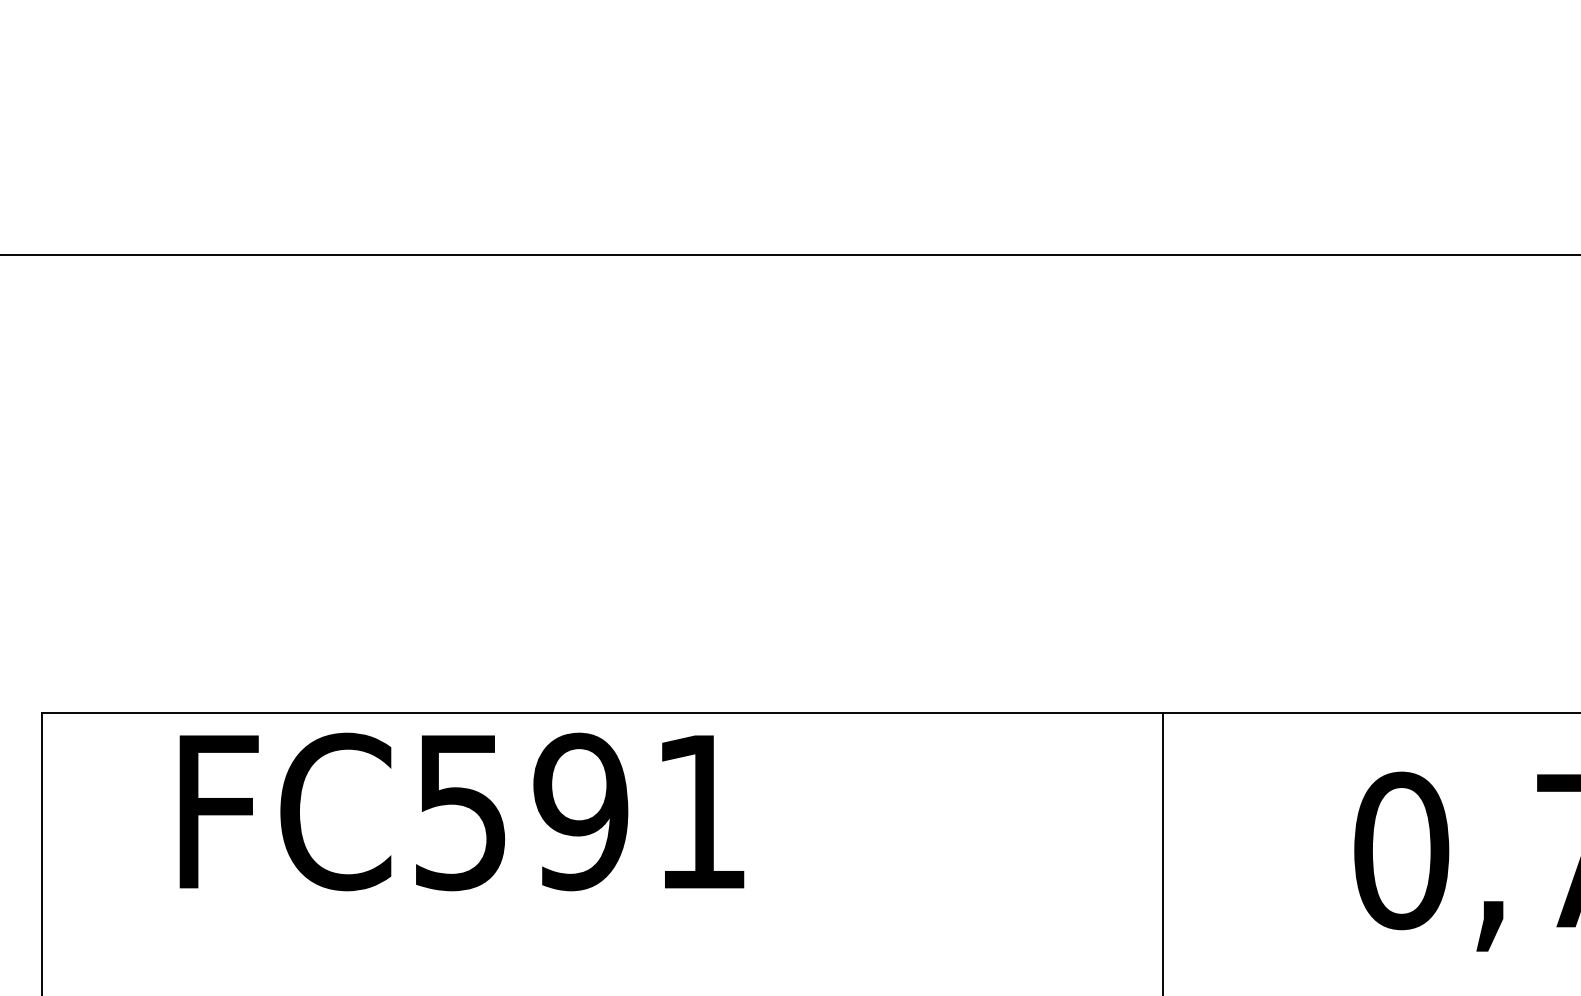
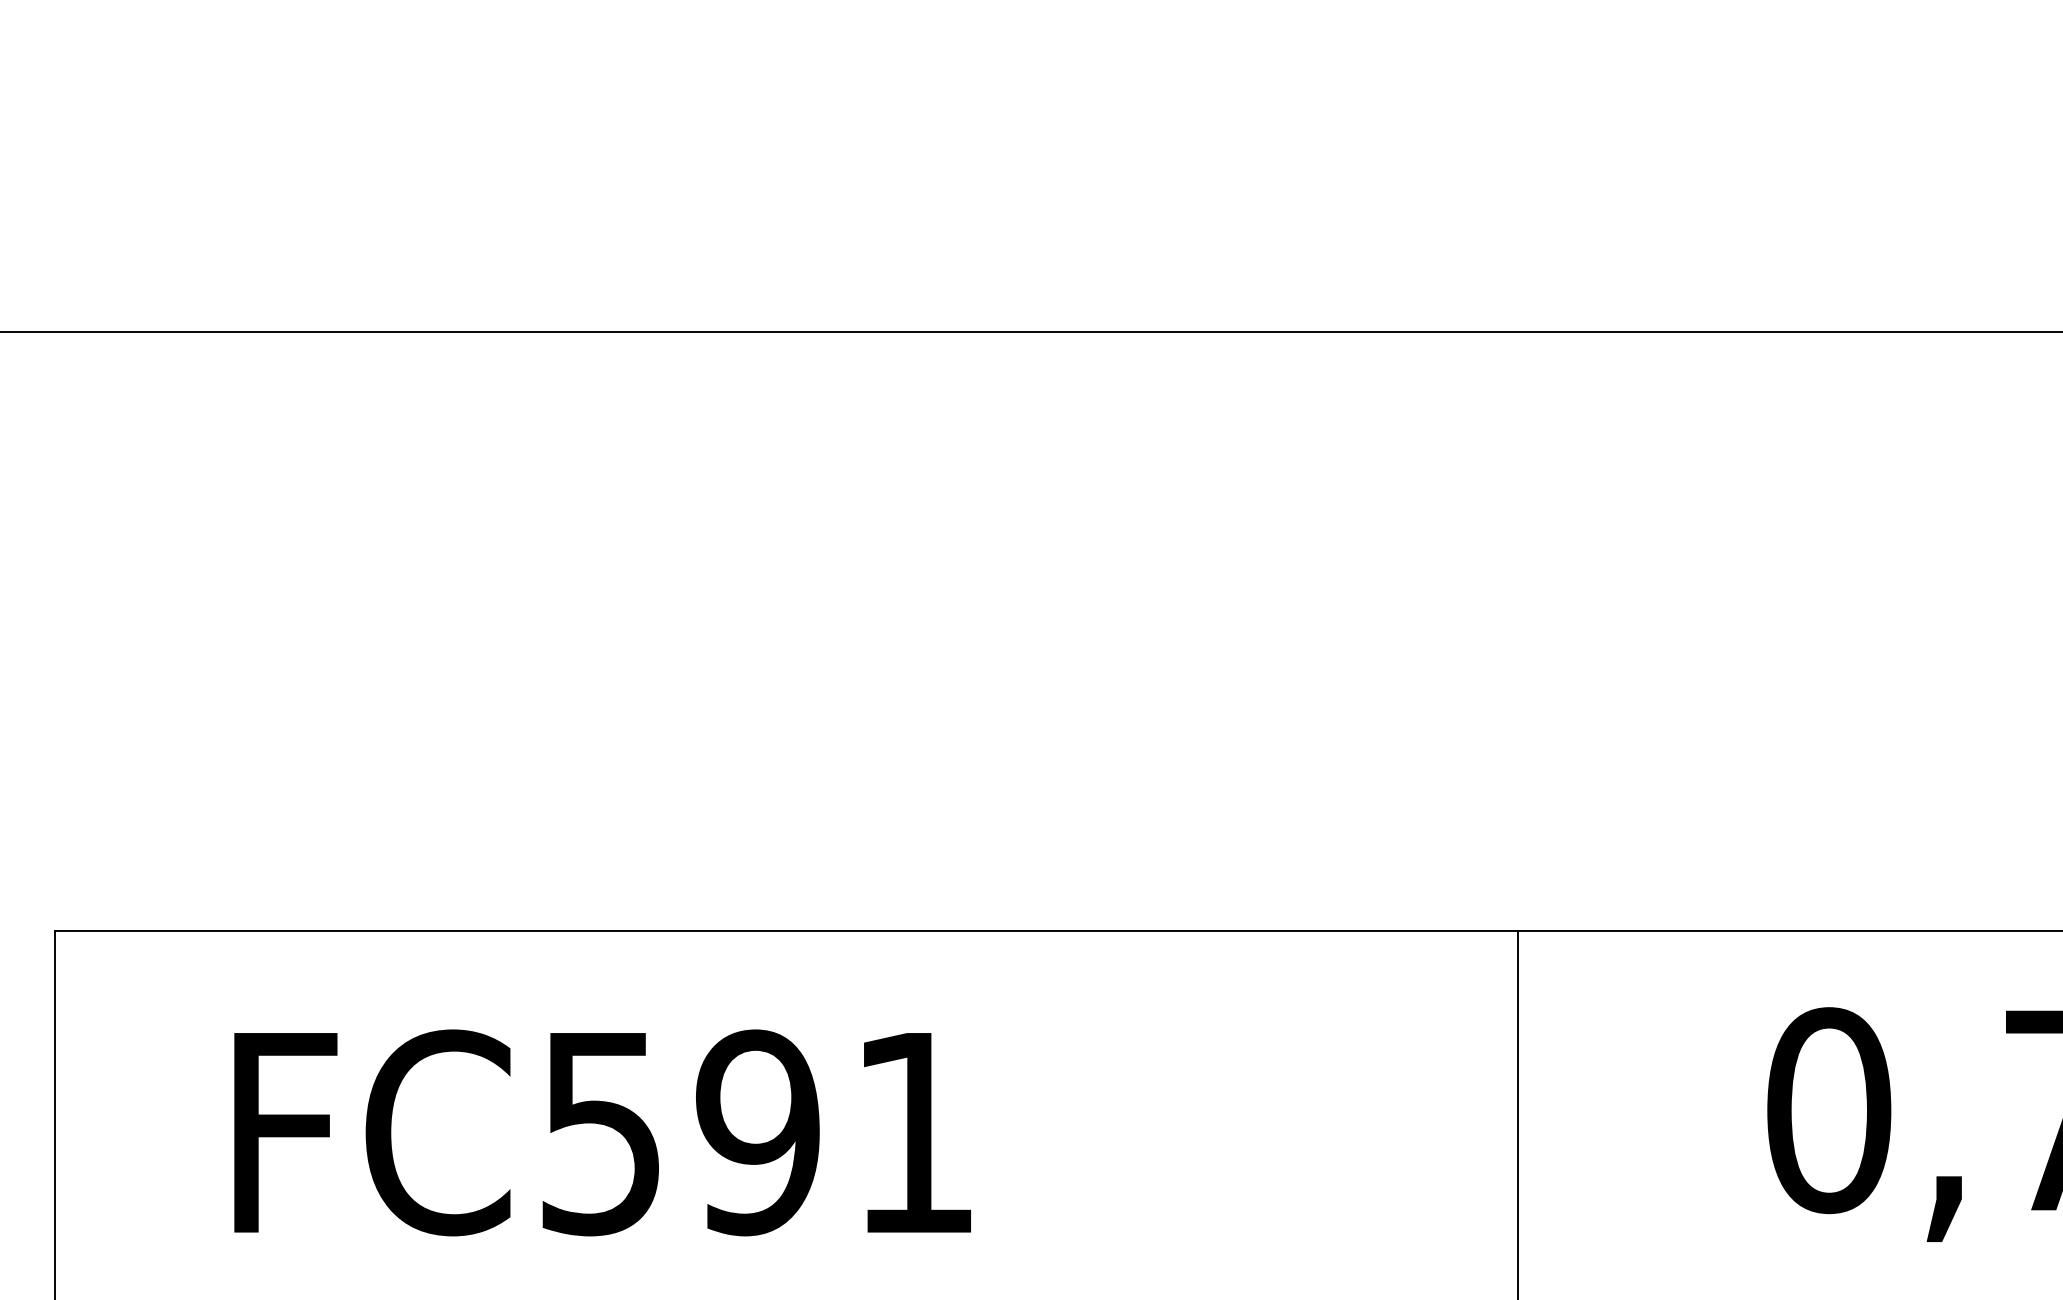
text: (461, 811) -> (602, 1132), moved

